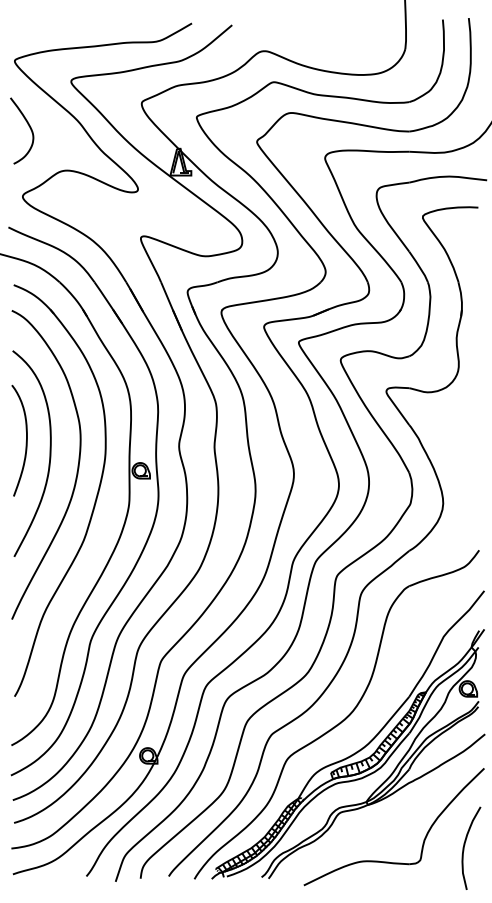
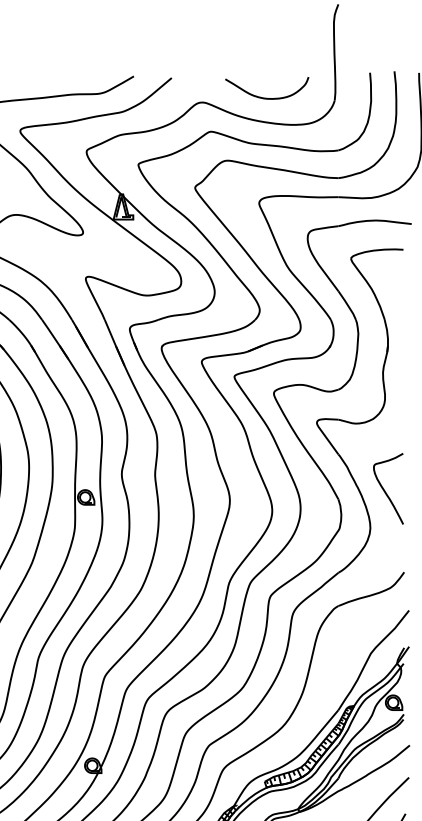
curve: (329, 45) -> (263, 97), added
curve: (458, 462) -> (384, 489), added

